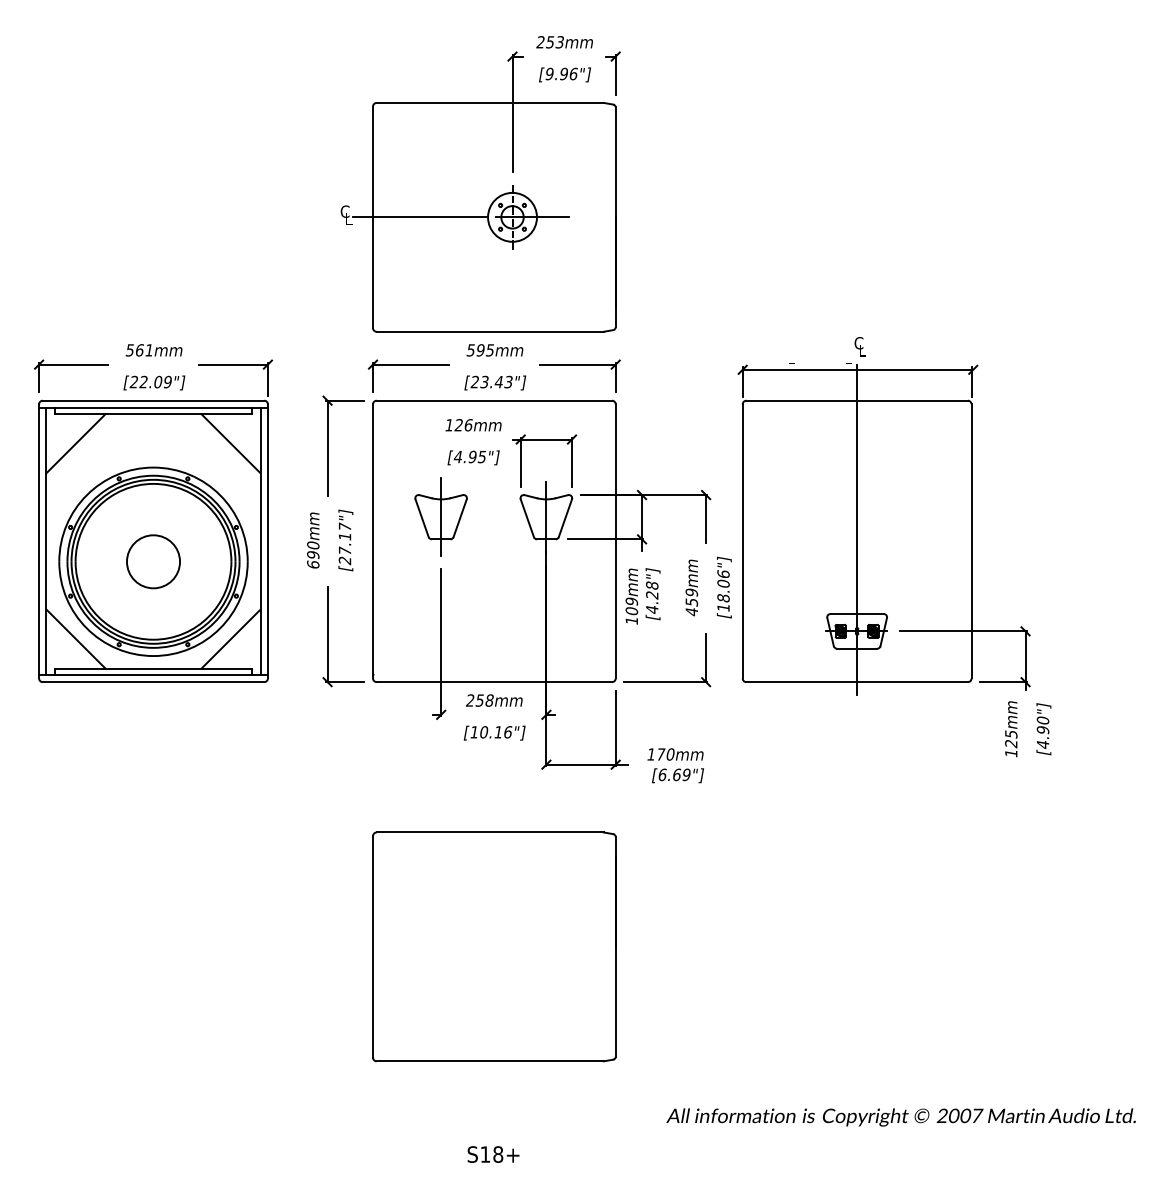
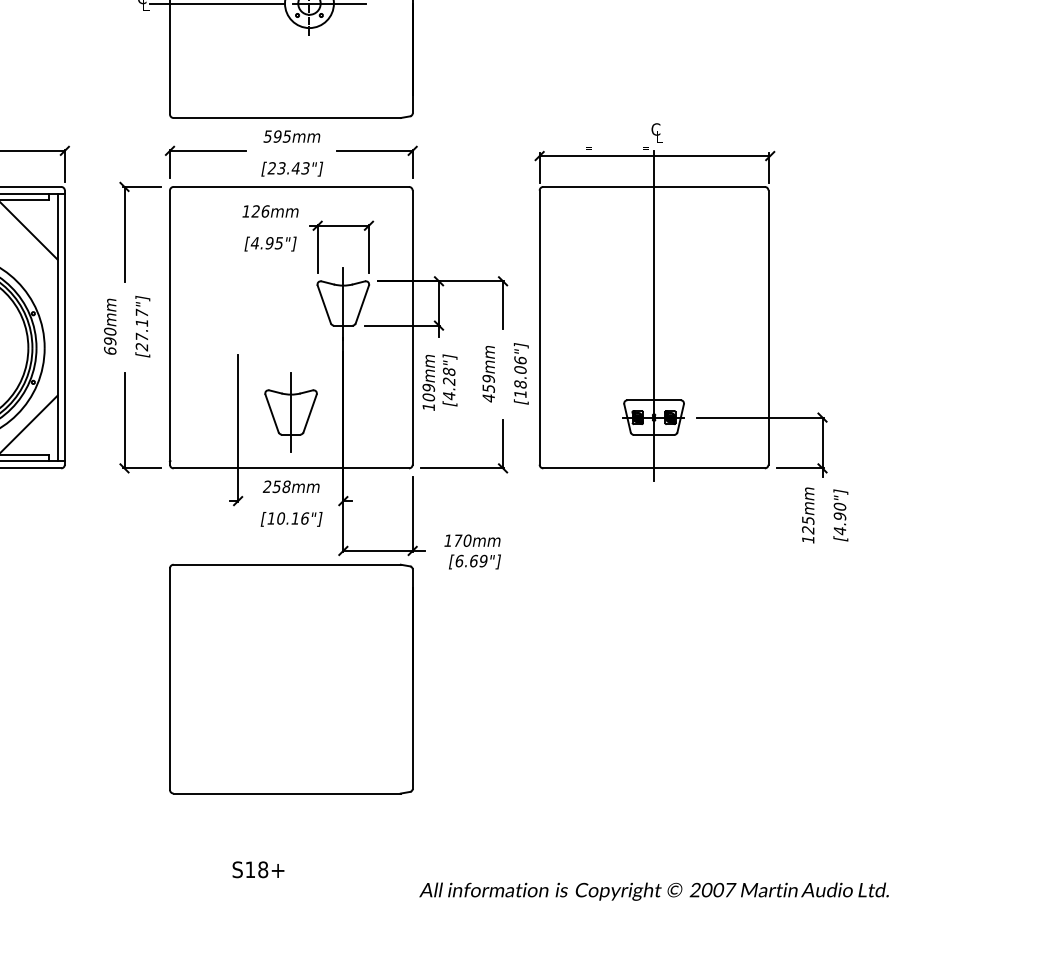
part: (440, 516) -> (290, 411), moved
part: (494, 946) -> (291, 678), moved
text: (900, 1117) -> (653, 891), moved
text: (493, 1154) -> (258, 869), moved

